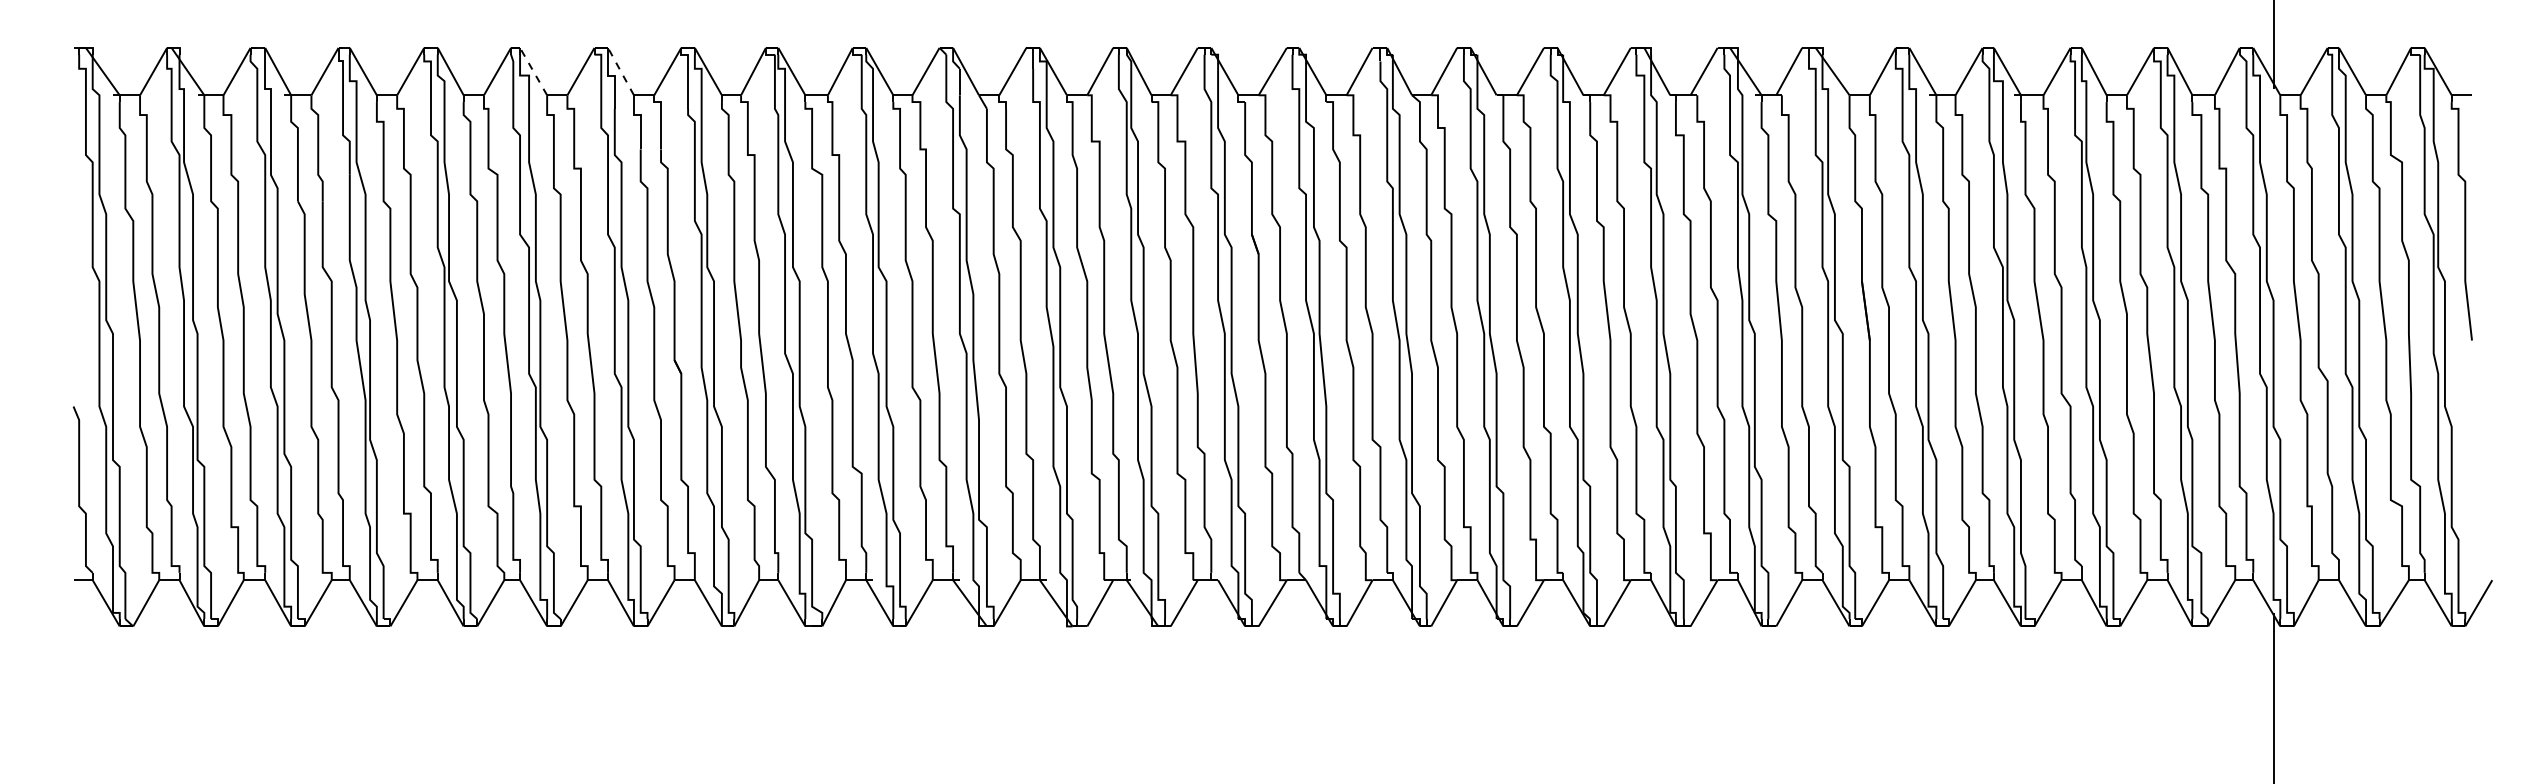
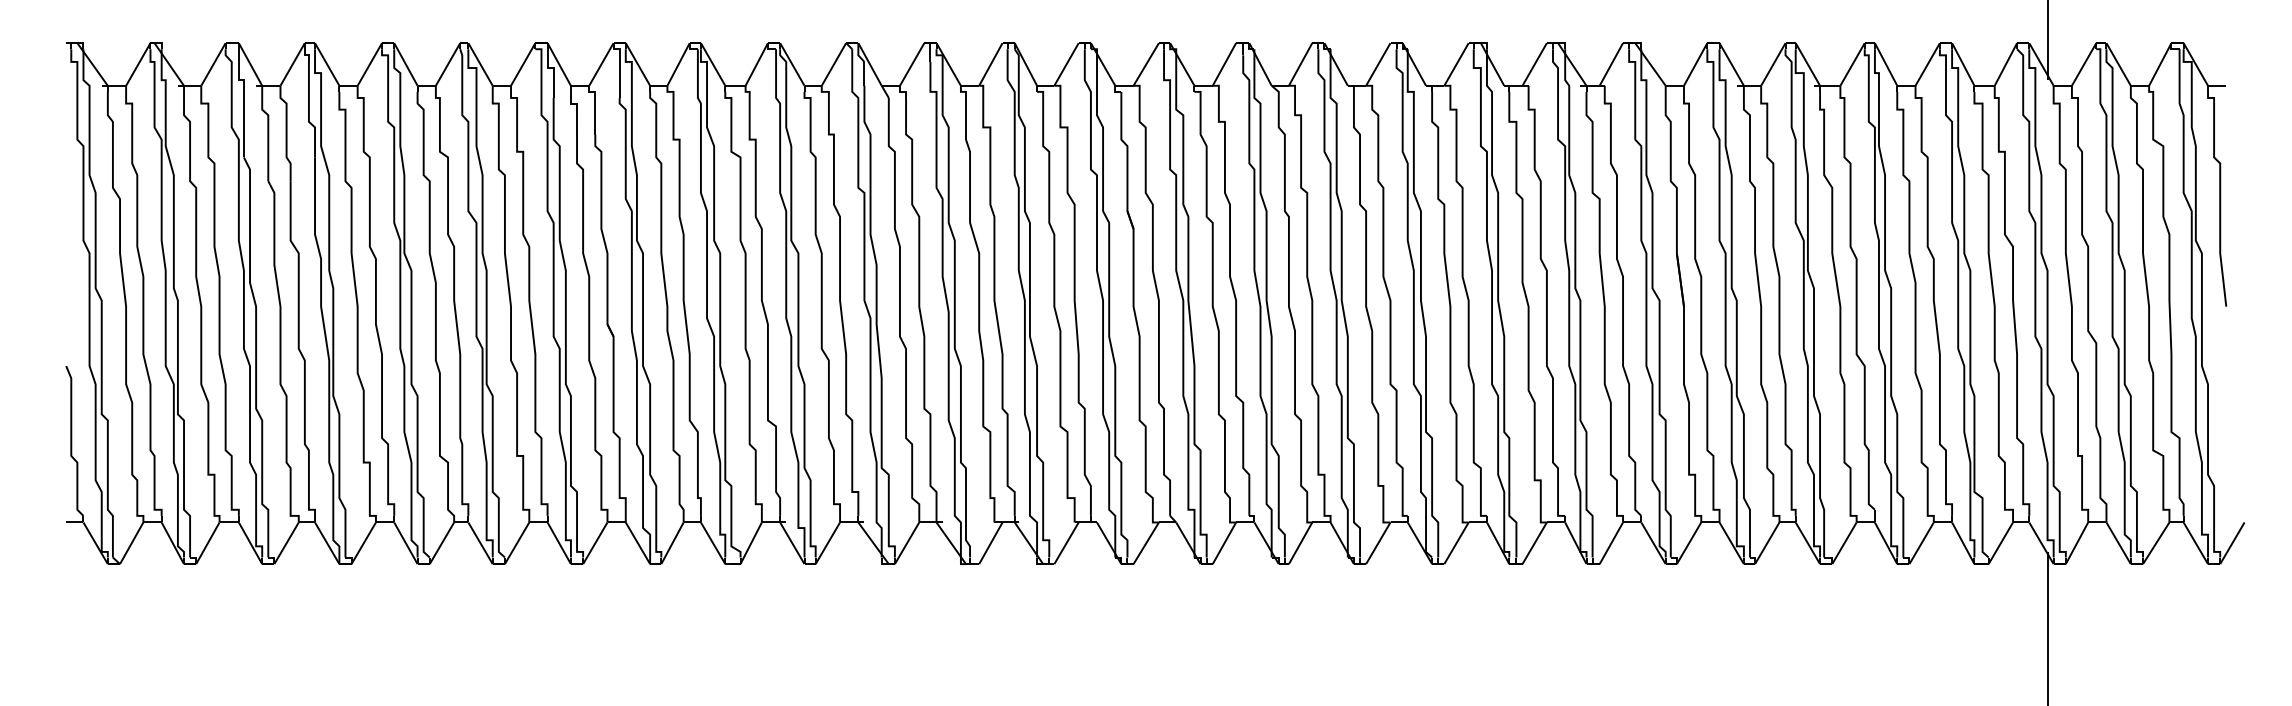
line: (533, 71) -> (480, 64), dashed -> solid
line: (620, 71) -> (558, 64), dashed -> solid

